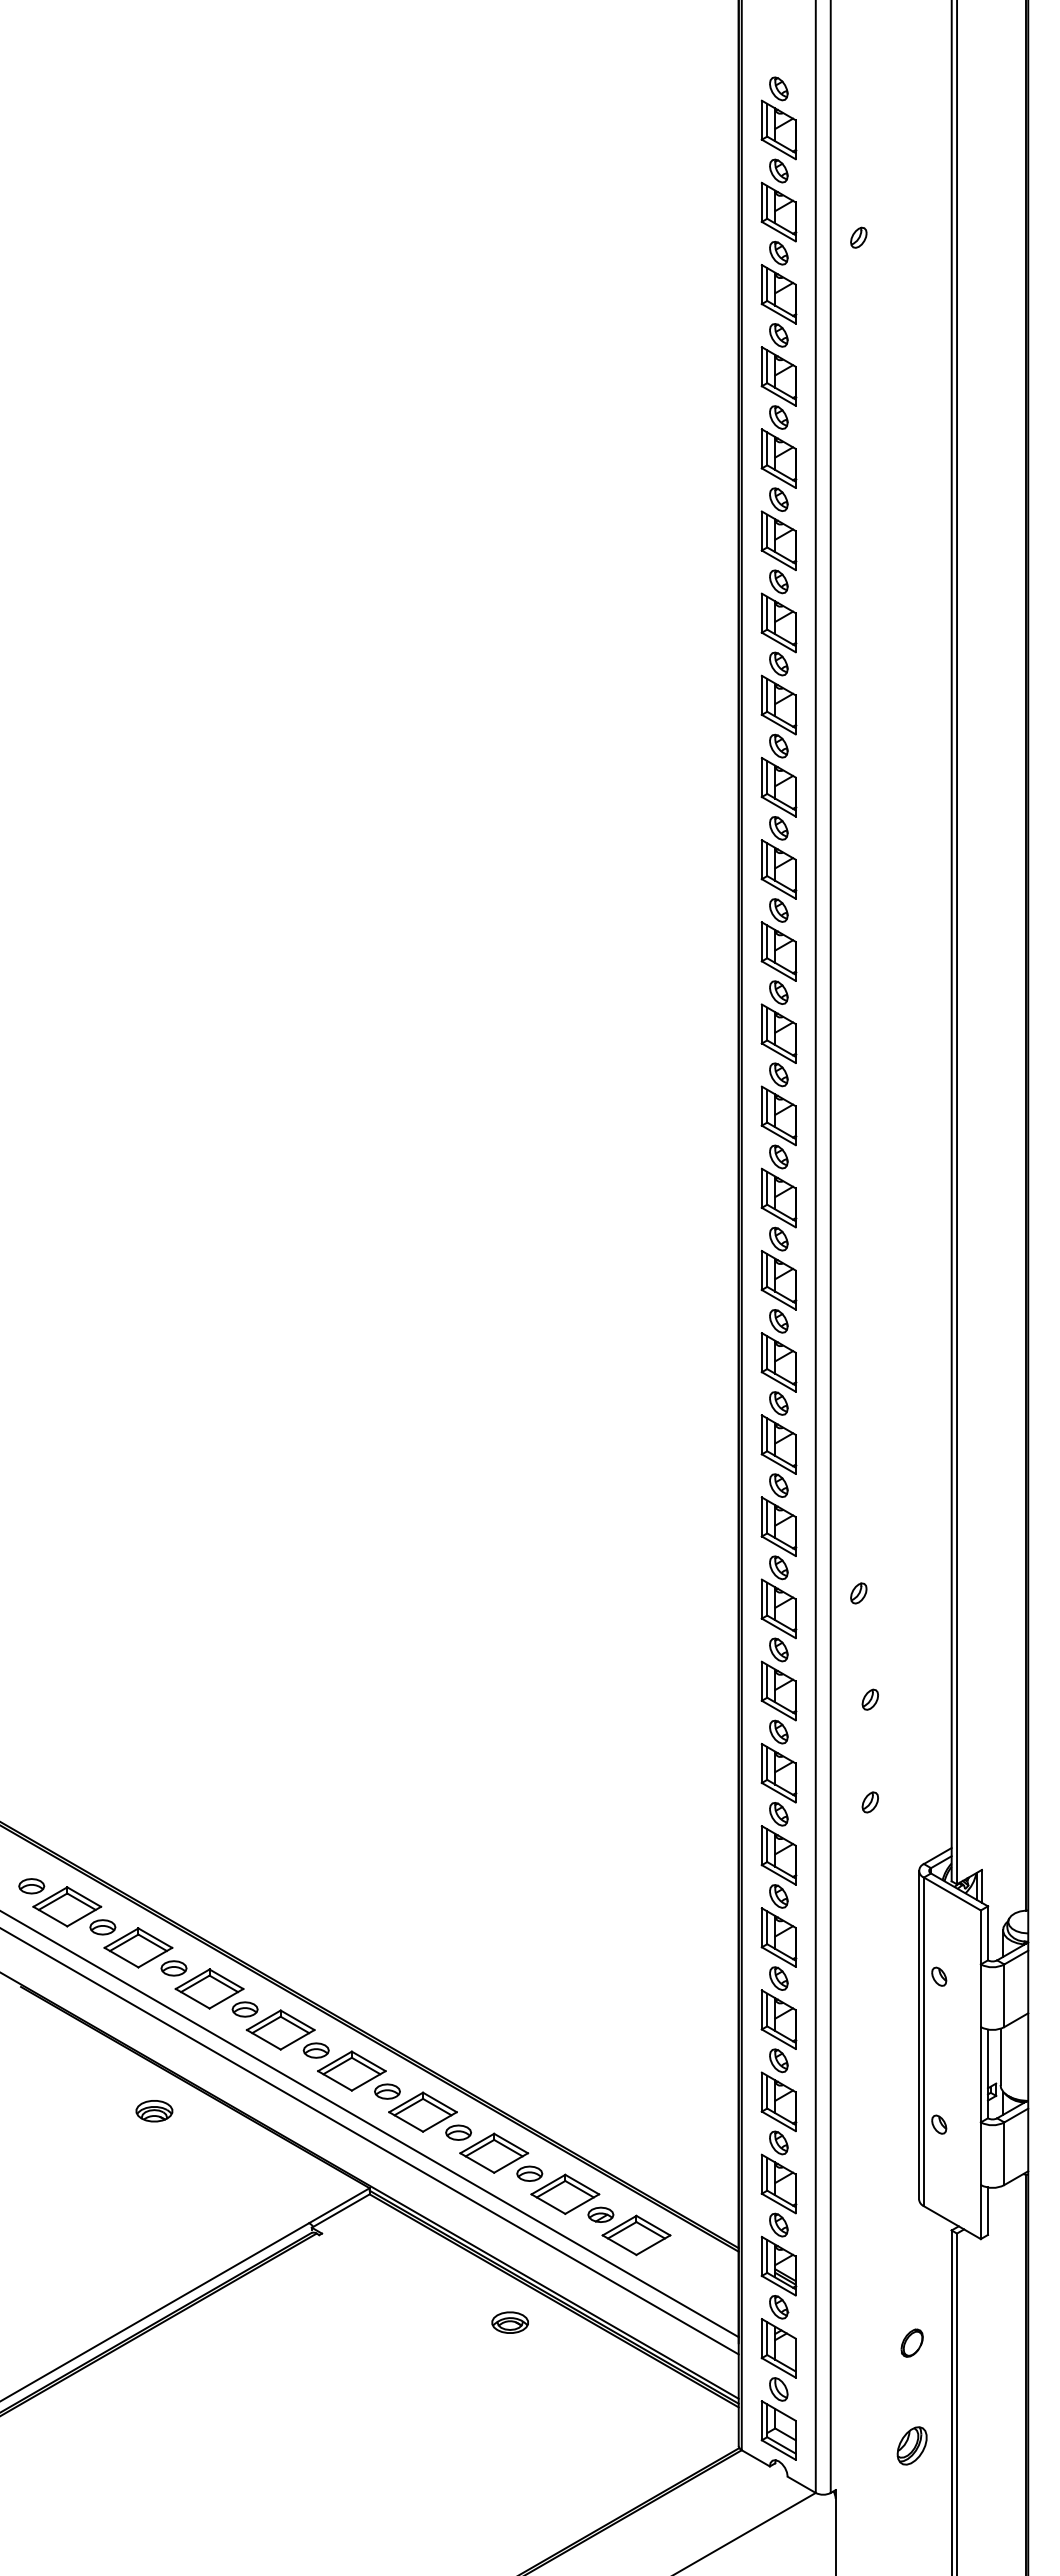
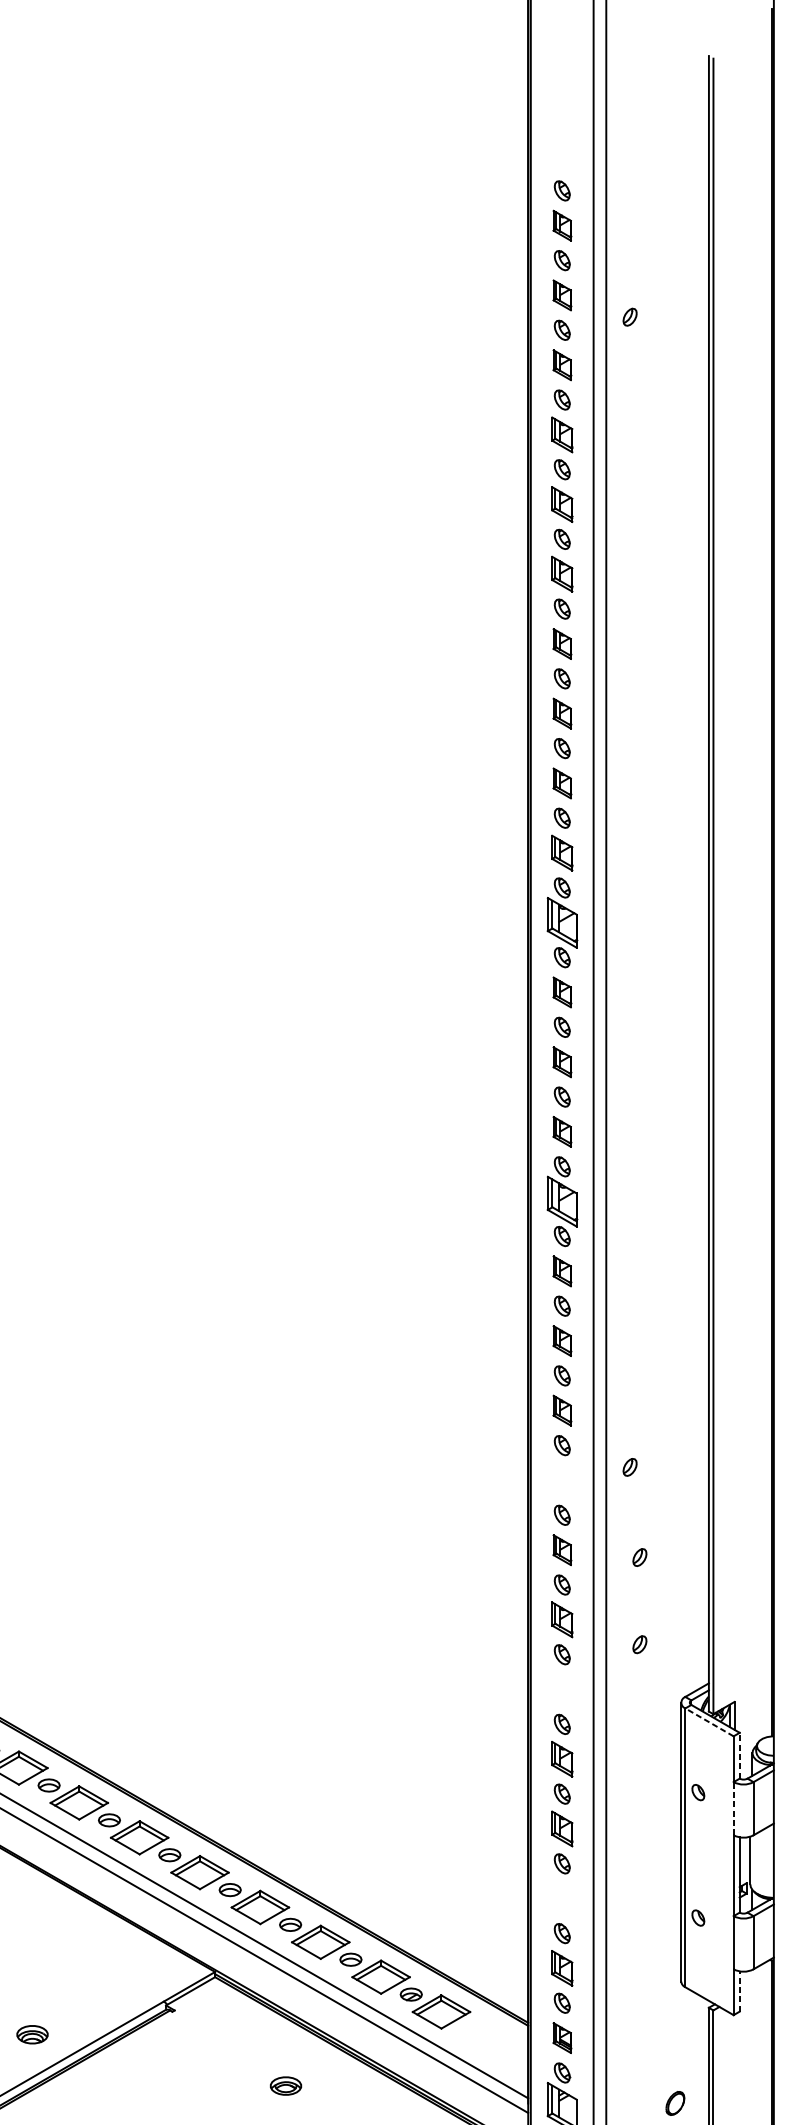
part: (778, 129) -> (561, 225), size x0.6
part: (778, 211) -> (561, 294), size x0.6
part: (778, 294) -> (561, 365), size x0.6
part: (778, 376) -> (561, 434), size x0.7
part: (778, 458) -> (561, 504), size x0.7
part: (778, 540) -> (561, 574), size x0.7
part: (778, 622) -> (561, 643), size x0.6
part: (778, 704) -> (561, 713), size x0.6
part: (778, 787) -> (561, 783), size x0.6
part: (778, 869) -> (561, 853), size x0.7
part: (778, 1033) -> (561, 992), size x0.6
part: (778, 1115) -> (561, 1061), size x0.6
part: (778, 1197) -> (561, 1131), size x0.6
part: (778, 1362) -> (561, 1271), size x0.6
part: (778, 1444) -> (561, 1341), size x0.6
part: (778, 1526) -> (561, 1410), size x0.6
part: (778, 1608) -> (561, 1480), removed
part: (778, 1690) -> (561, 1549), size x0.6
part: (778, 1772) -> (561, 1619), size x0.7
part: (778, 1855) -> (561, 1689), removed
line: (952, 1894) -> (709, 1722), solid -> dashed
line: (987, 1932) -> (739, 1755), solid -> dashed
part: (778, 1937) -> (561, 1759), size x0.7
line: (980, 1995) -> (733, 1808), solid -> dashed
part: (778, 2019) -> (561, 1828), size x0.7
part: (778, 2101) -> (561, 1898), removed
part: (154, 2111) -> (32, 2035), moved
part: (778, 2183) -> (561, 1967), size x0.7
line: (987, 2211) -> (739, 1991), solid -> dashed
part: (778, 2265) -> (561, 2037), size x0.6
part: (509, 2322) -> (285, 2085), moved

